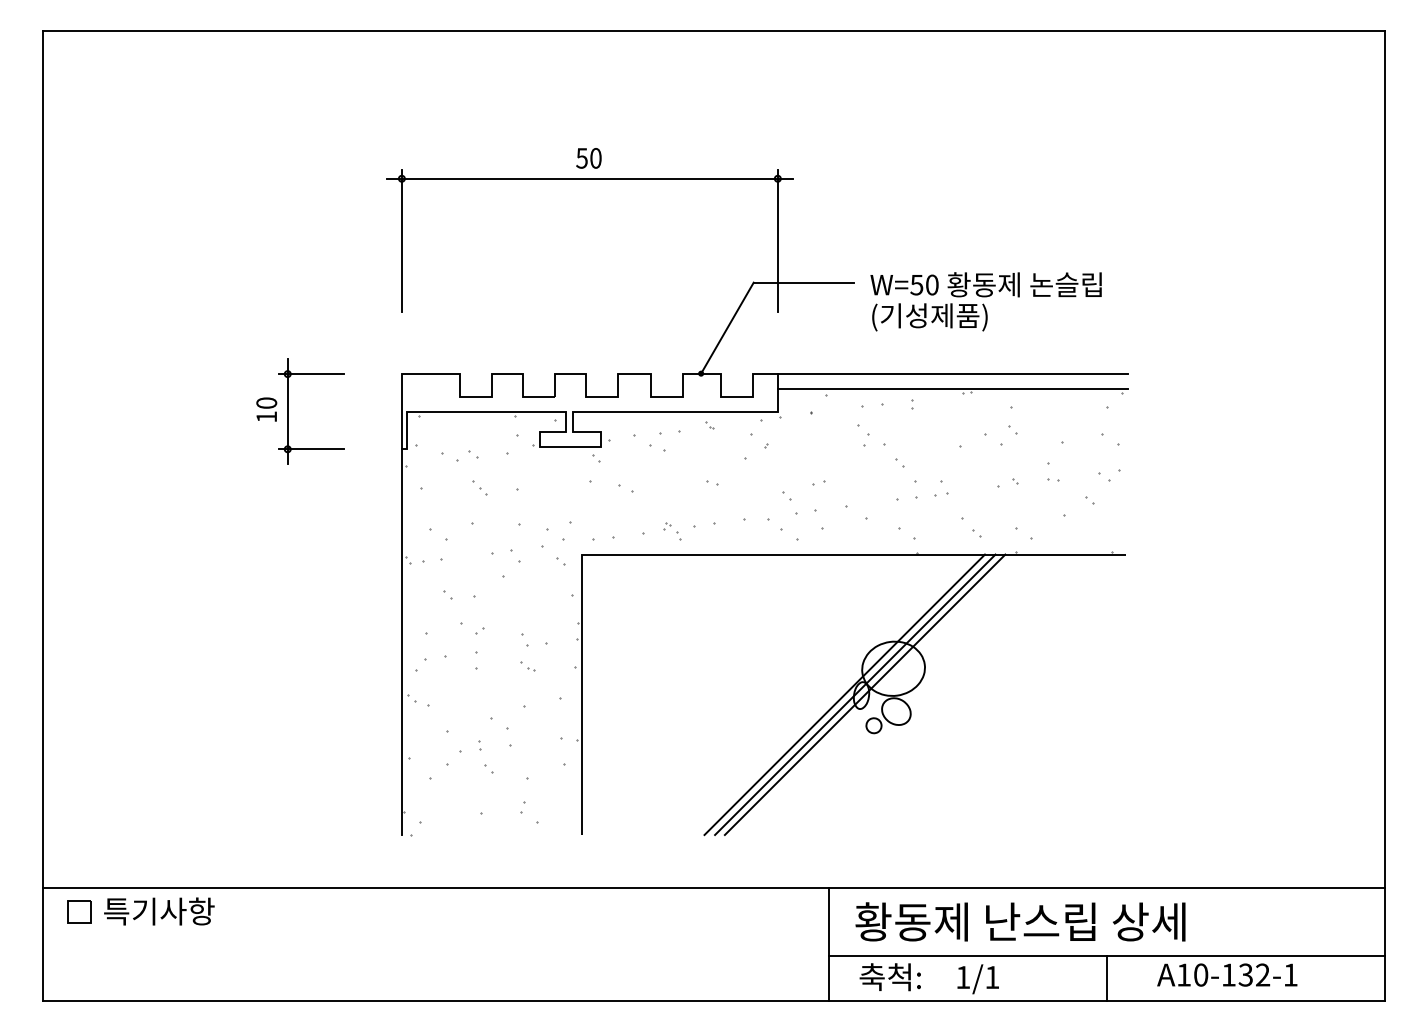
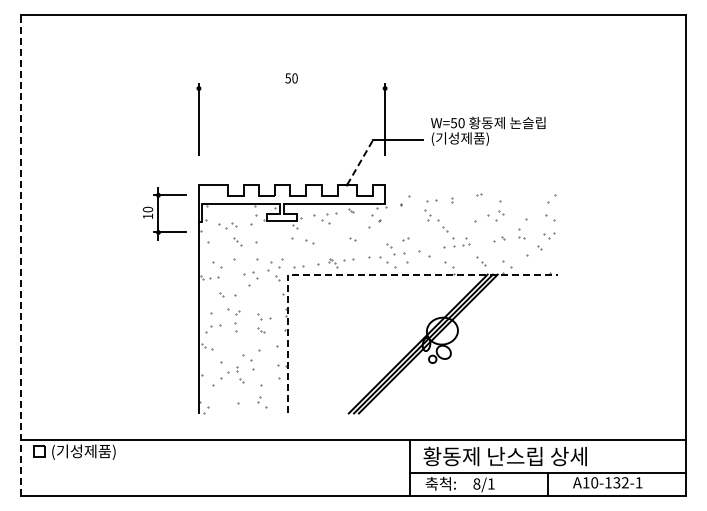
line: (588, 178) -> (291, 88), removed
text: (986, 299) -> (488, 130), moved
line: (728, 328) -> (360, 162), solid -> dashed
line: (952, 374) -> (471, 185), removed
line: (952, 388) -> (471, 192), removed
part: (300, 410) -> (164, 213), moved
line: (43, 516) -> (21, 255), solid -> dashed
line: (714, 554) -> (353, 274), solid -> dashed
text: (168, 911) -> (83, 451), 특기사항 -> (기성제품)
text: (962, 976) -> (476, 483), 1/1 -> 8/1

